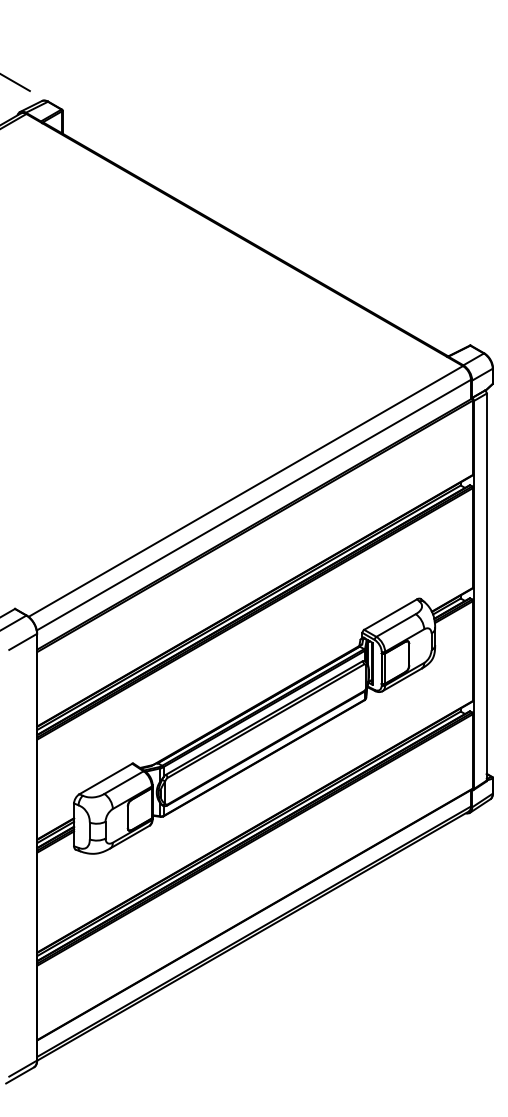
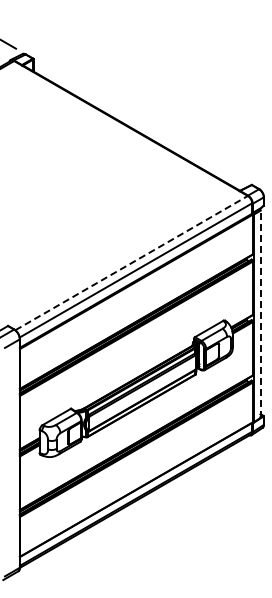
line: (247, 490) -> (132, 262), solid -> dashed
line: (486, 587) -> (260, 314), solid -> dashed

